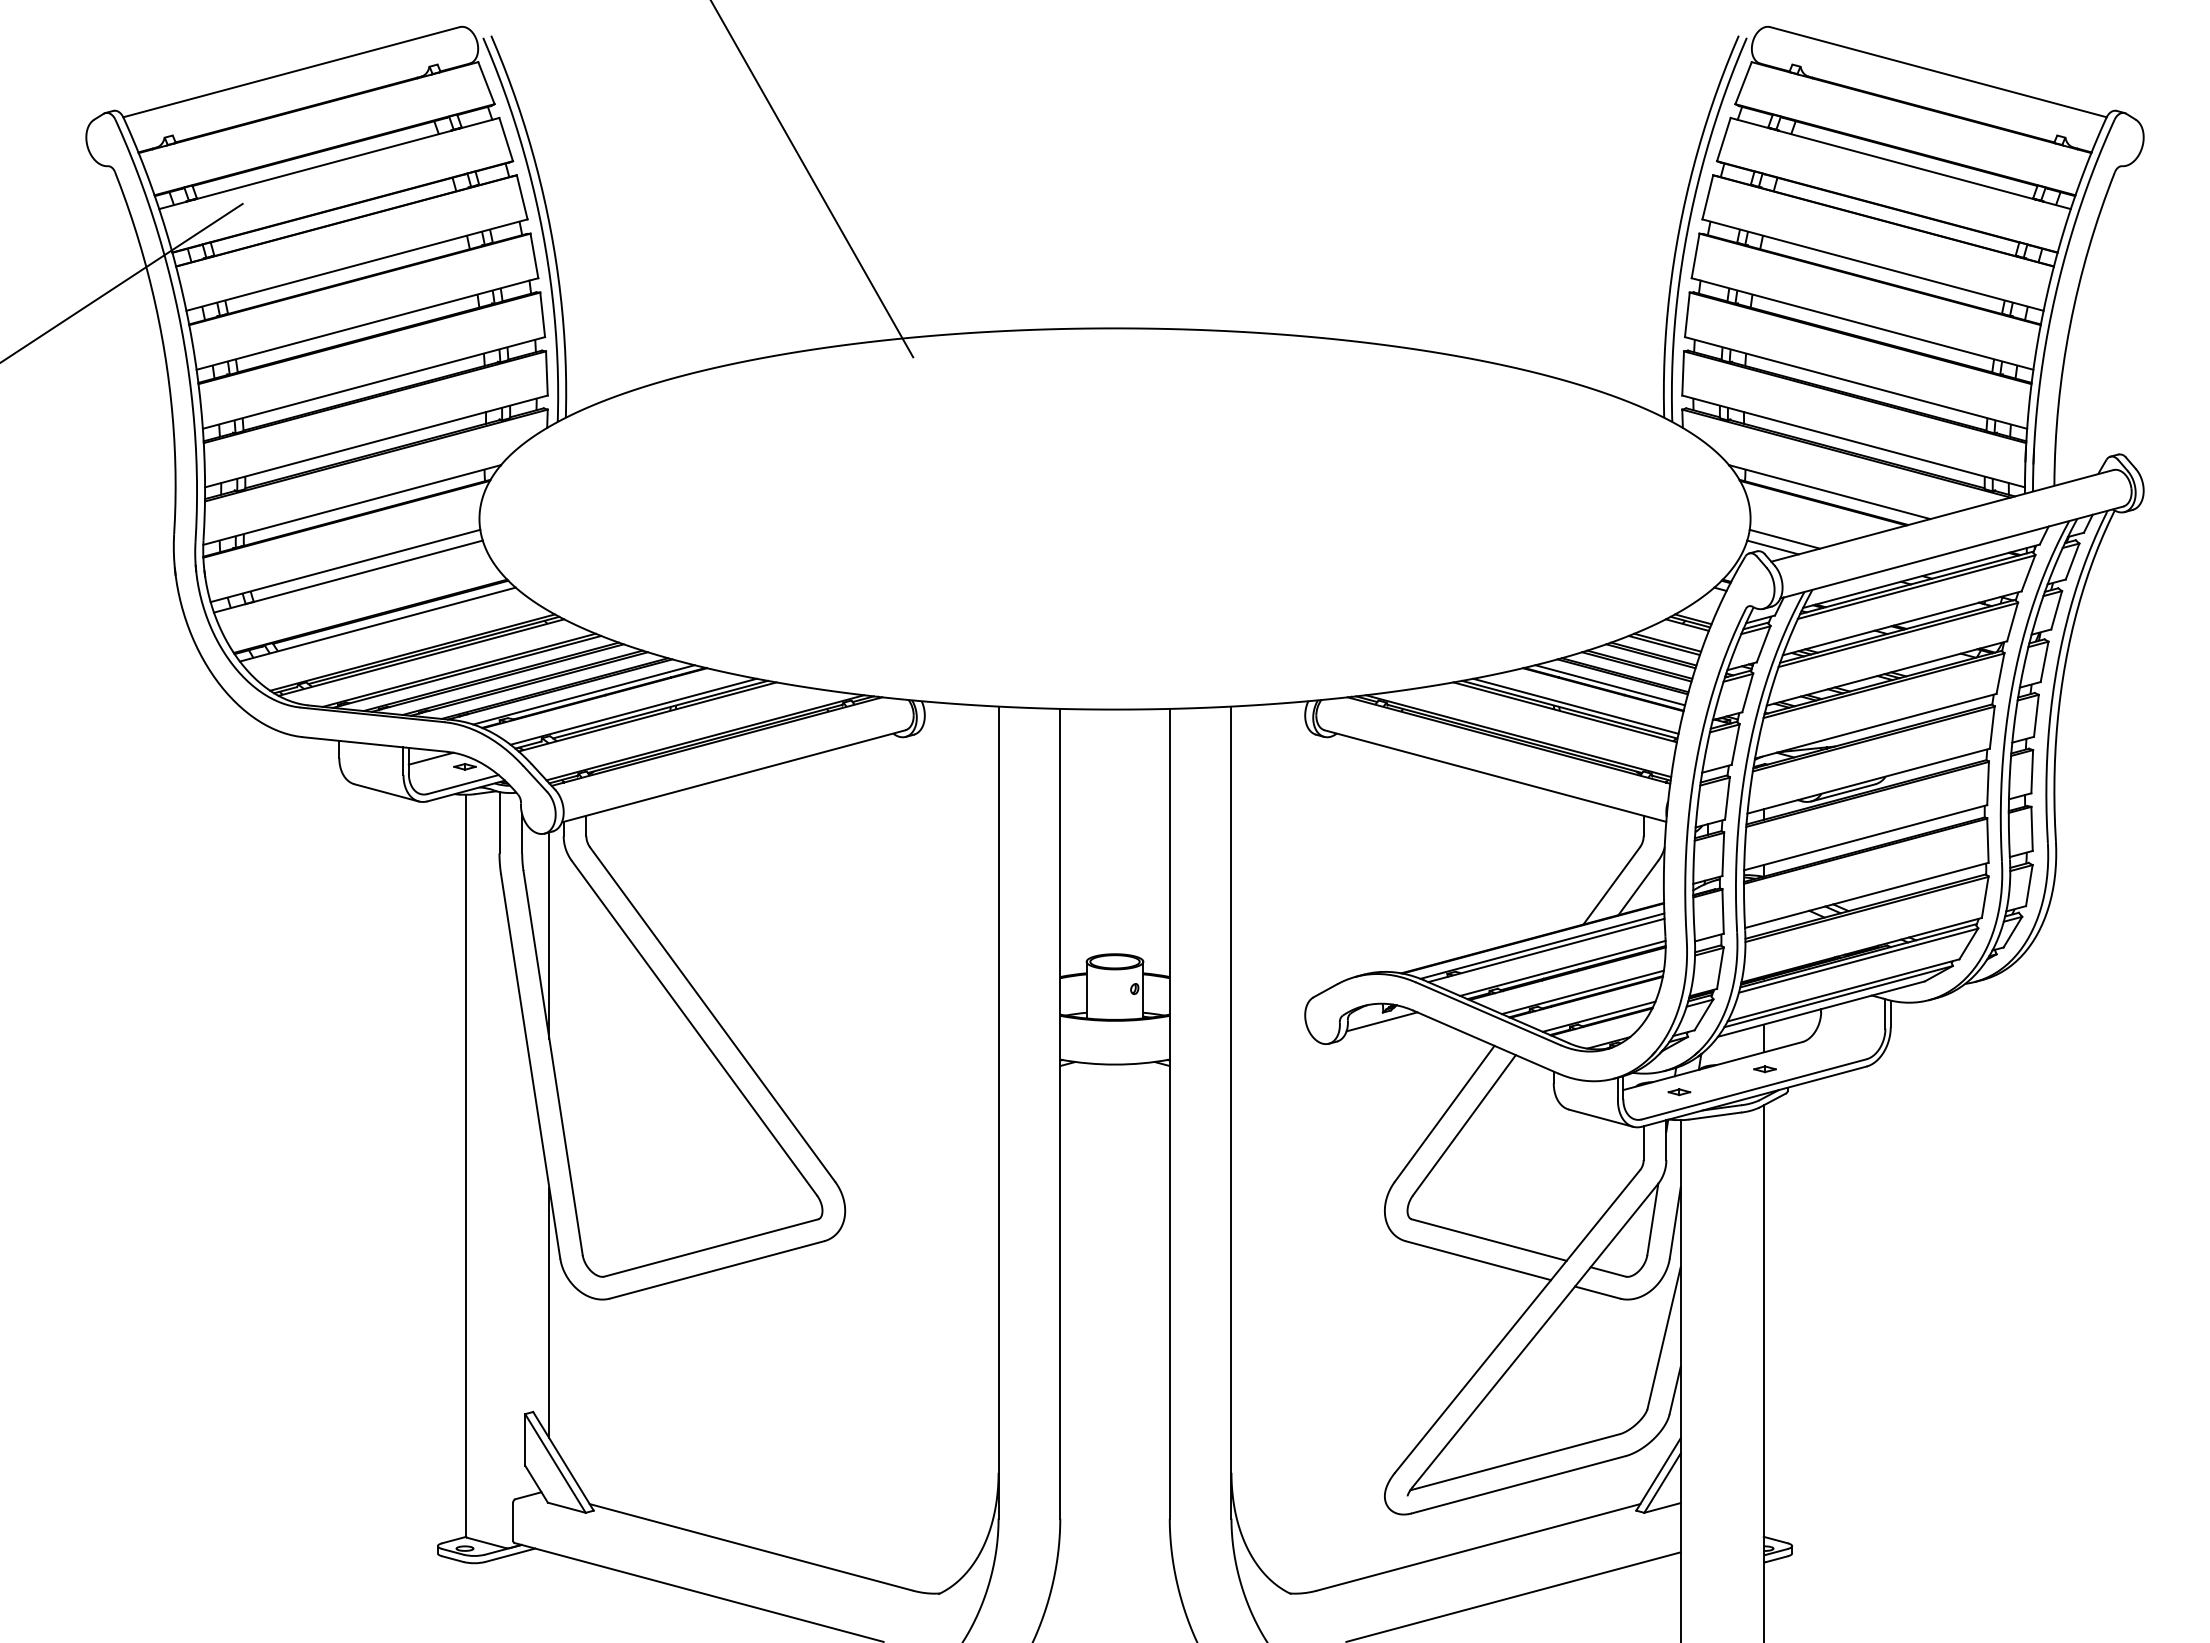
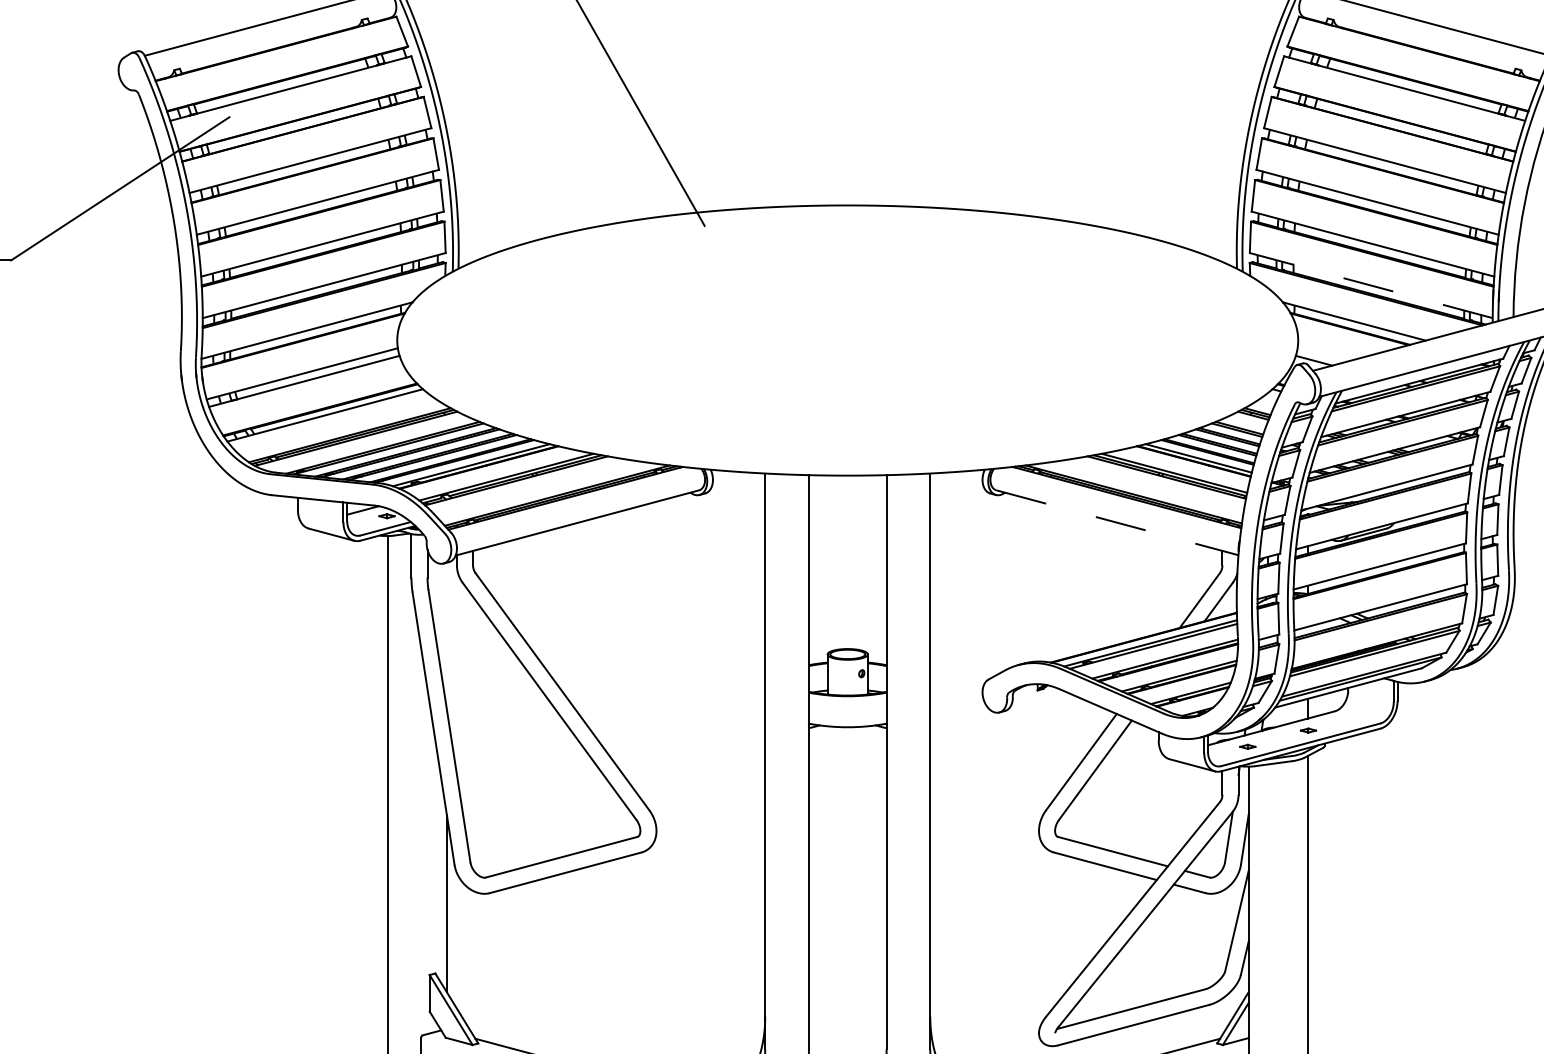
line: (1853, 441) -> (1371, 285), solid -> dashed
line: (1784, 538) -> (1322, 354), removed
line: (1495, 776) -> (1117, 523), solid -> dashed
line: (549, 935) -> (446, 635), removed
line: (1381, 1021) -> (1036, 696), removed

